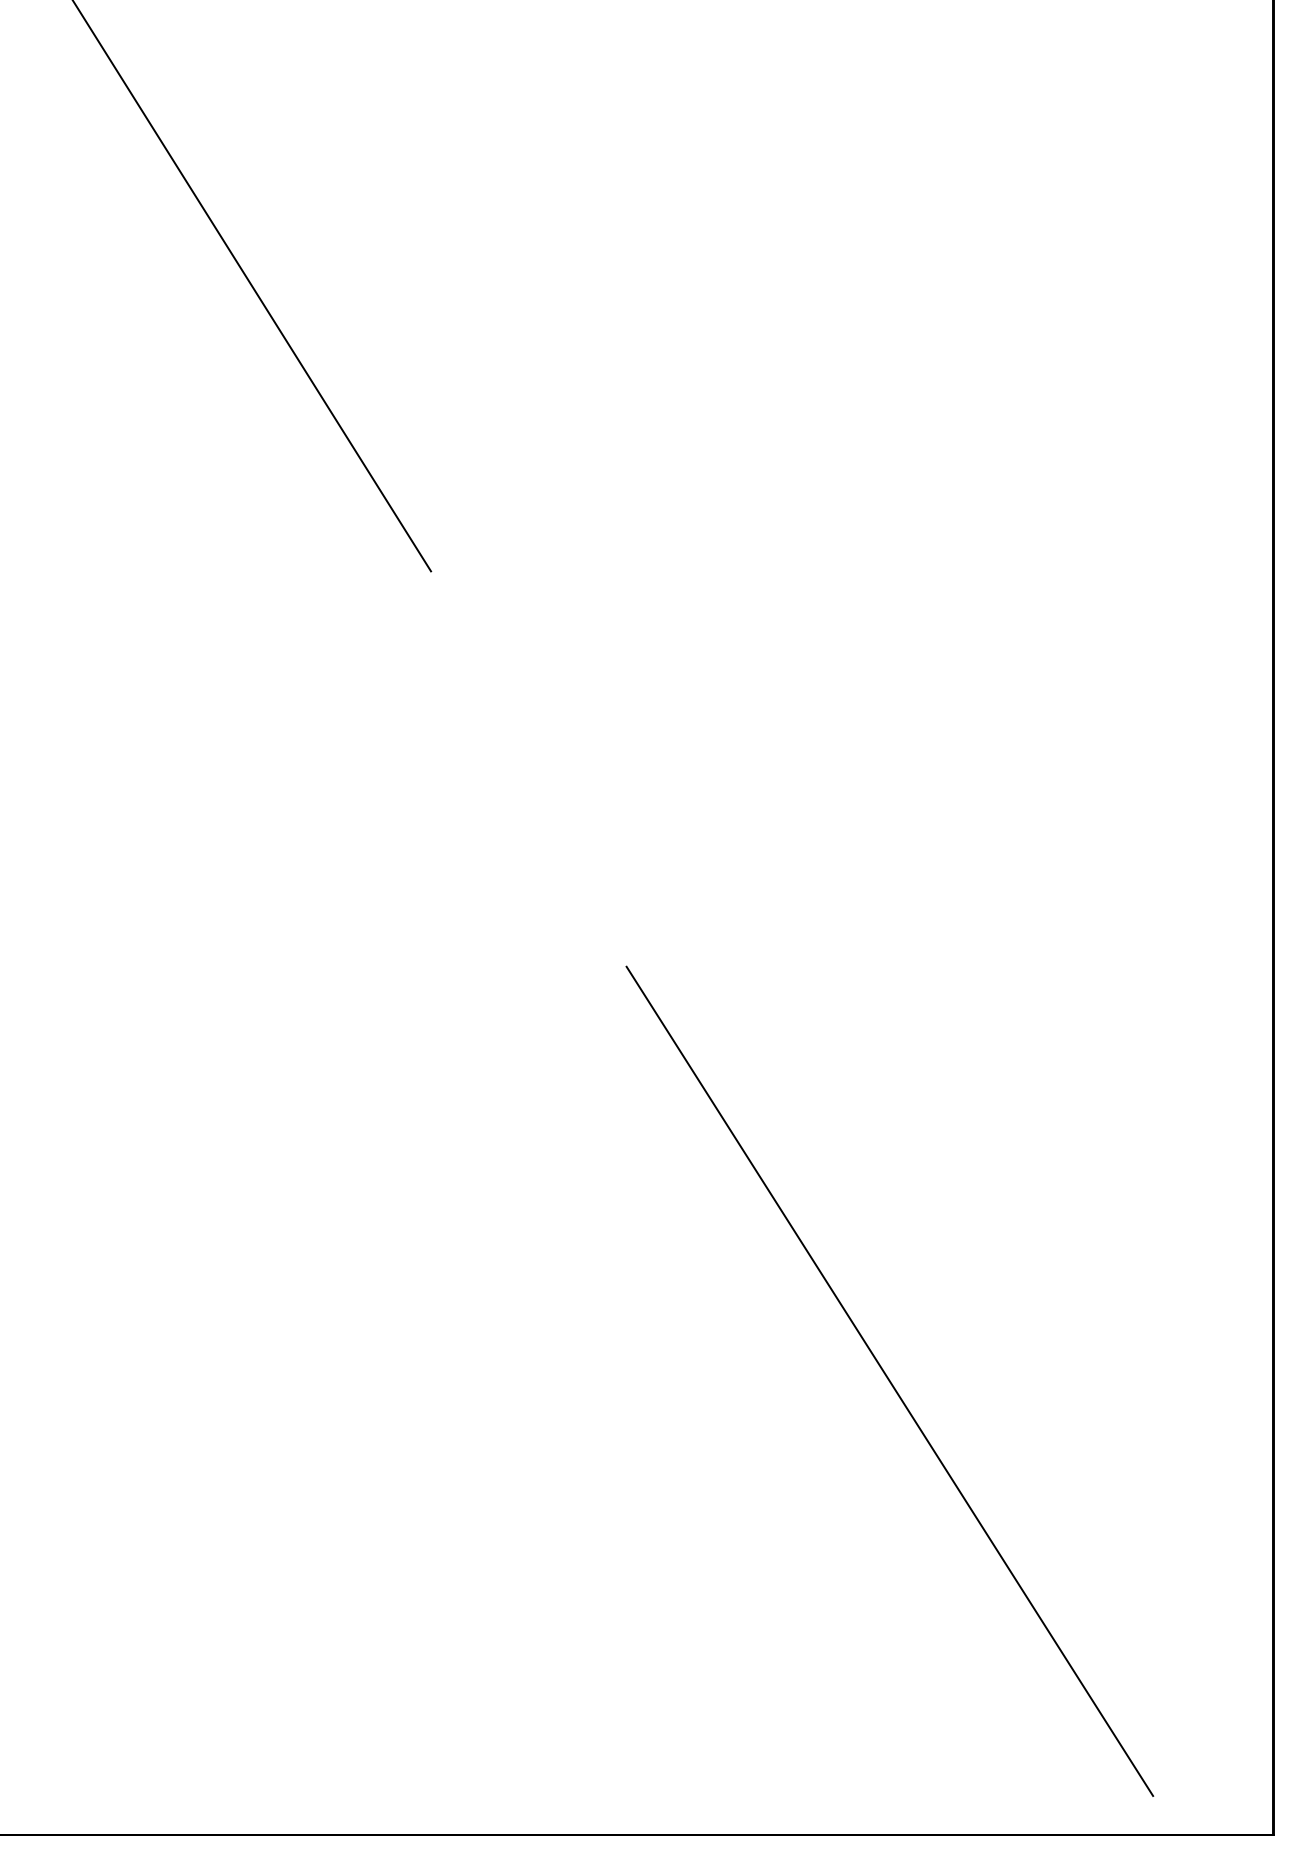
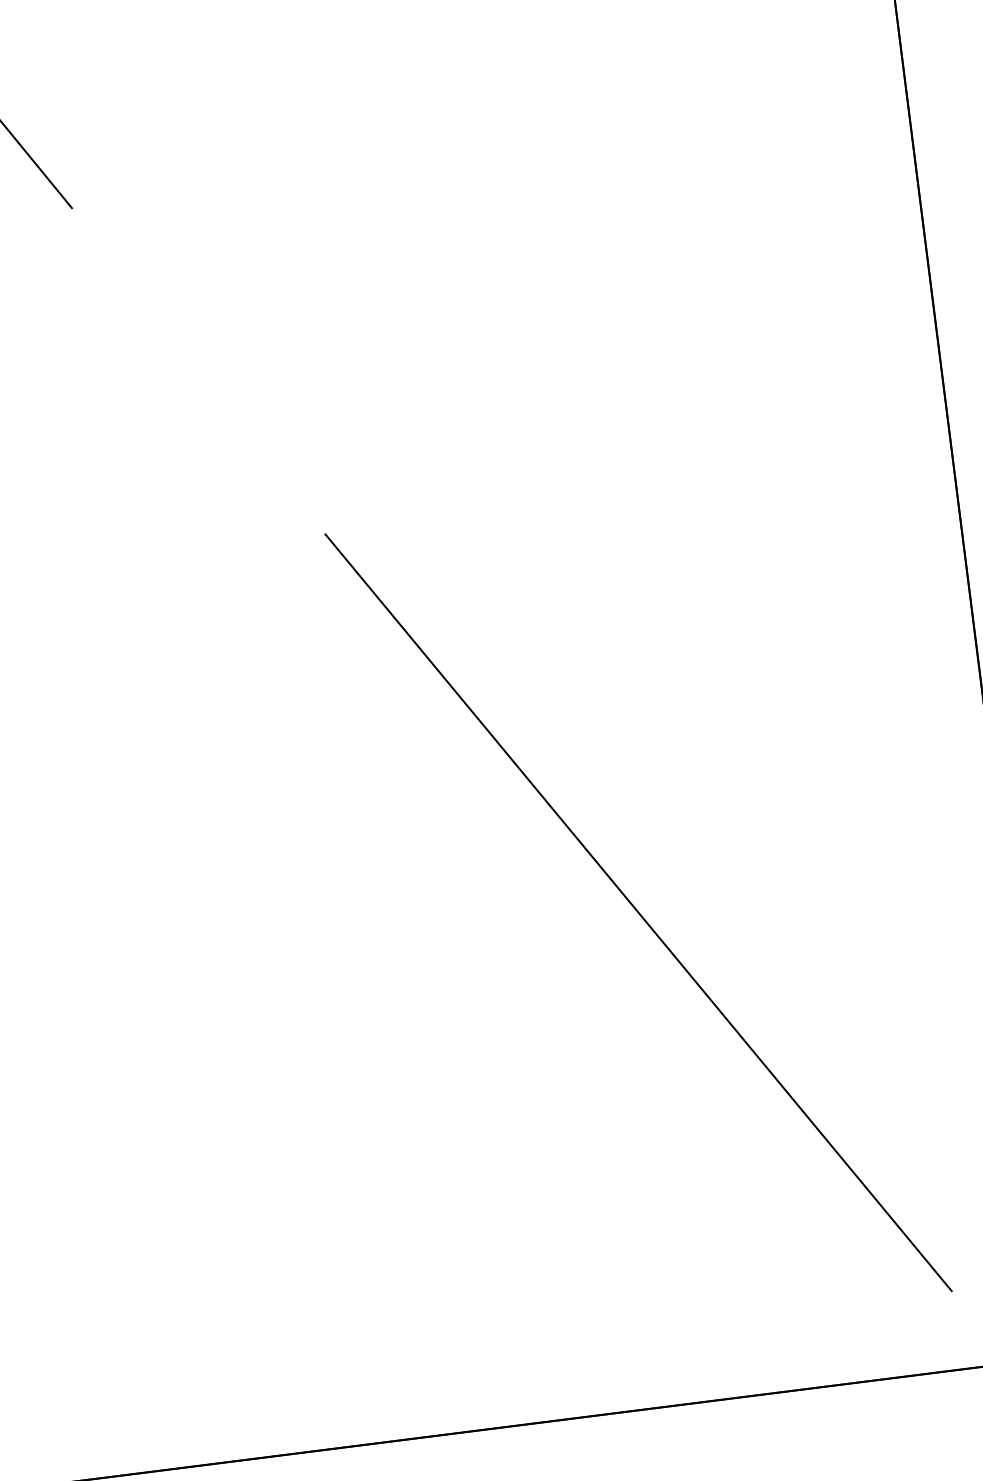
line: (889, 1380) -> (638, 911), moved

